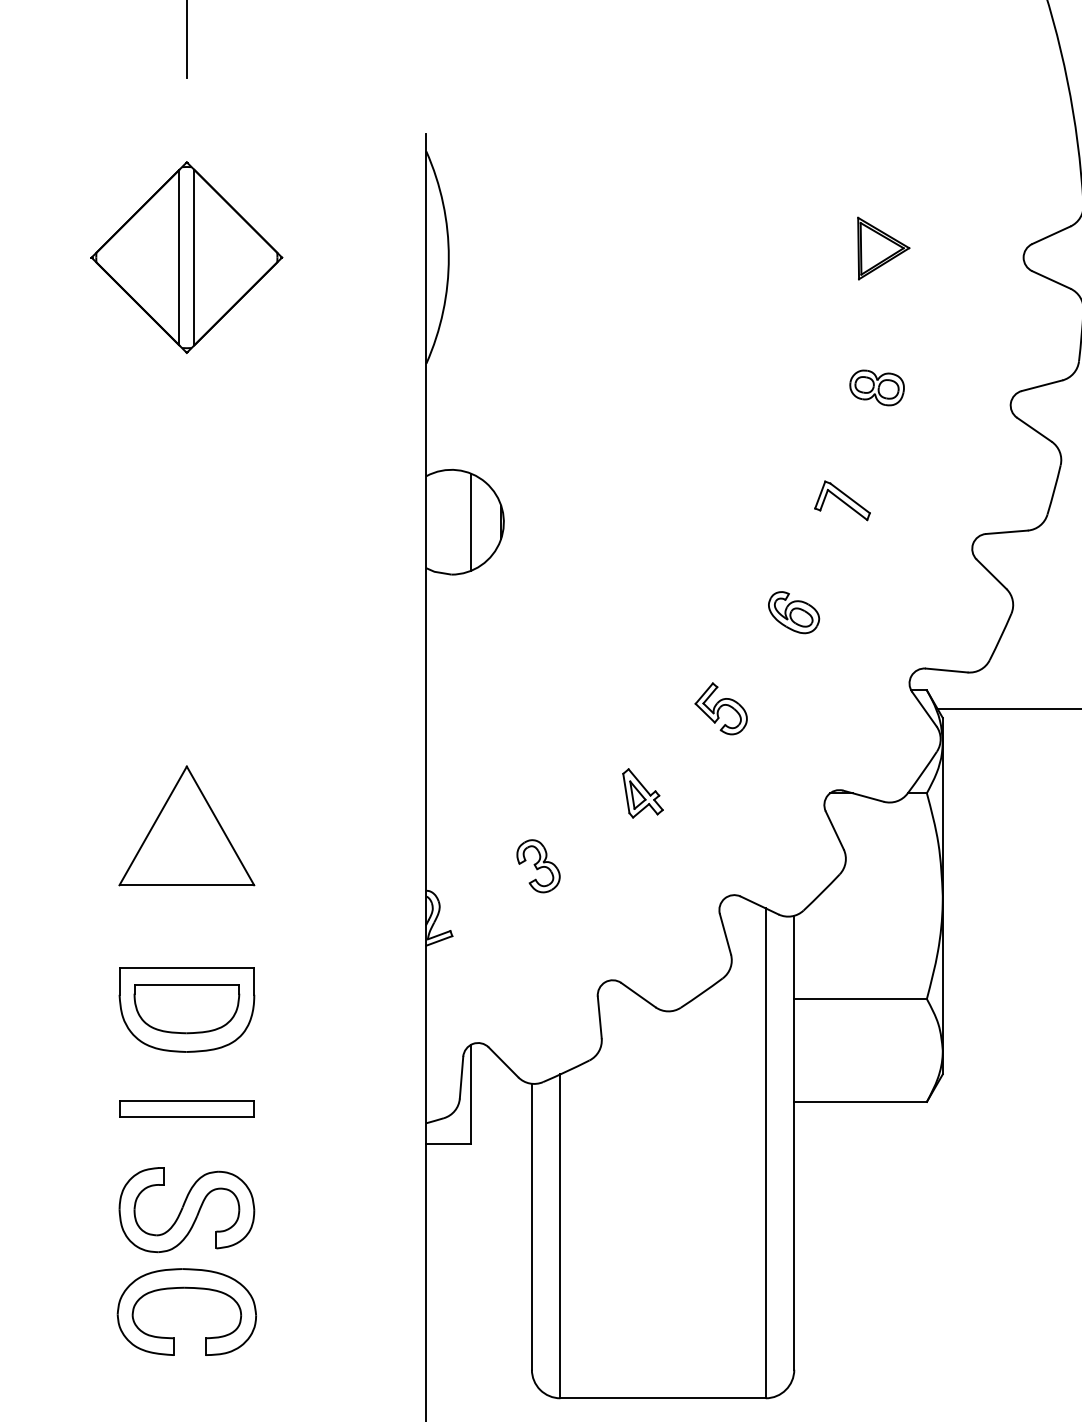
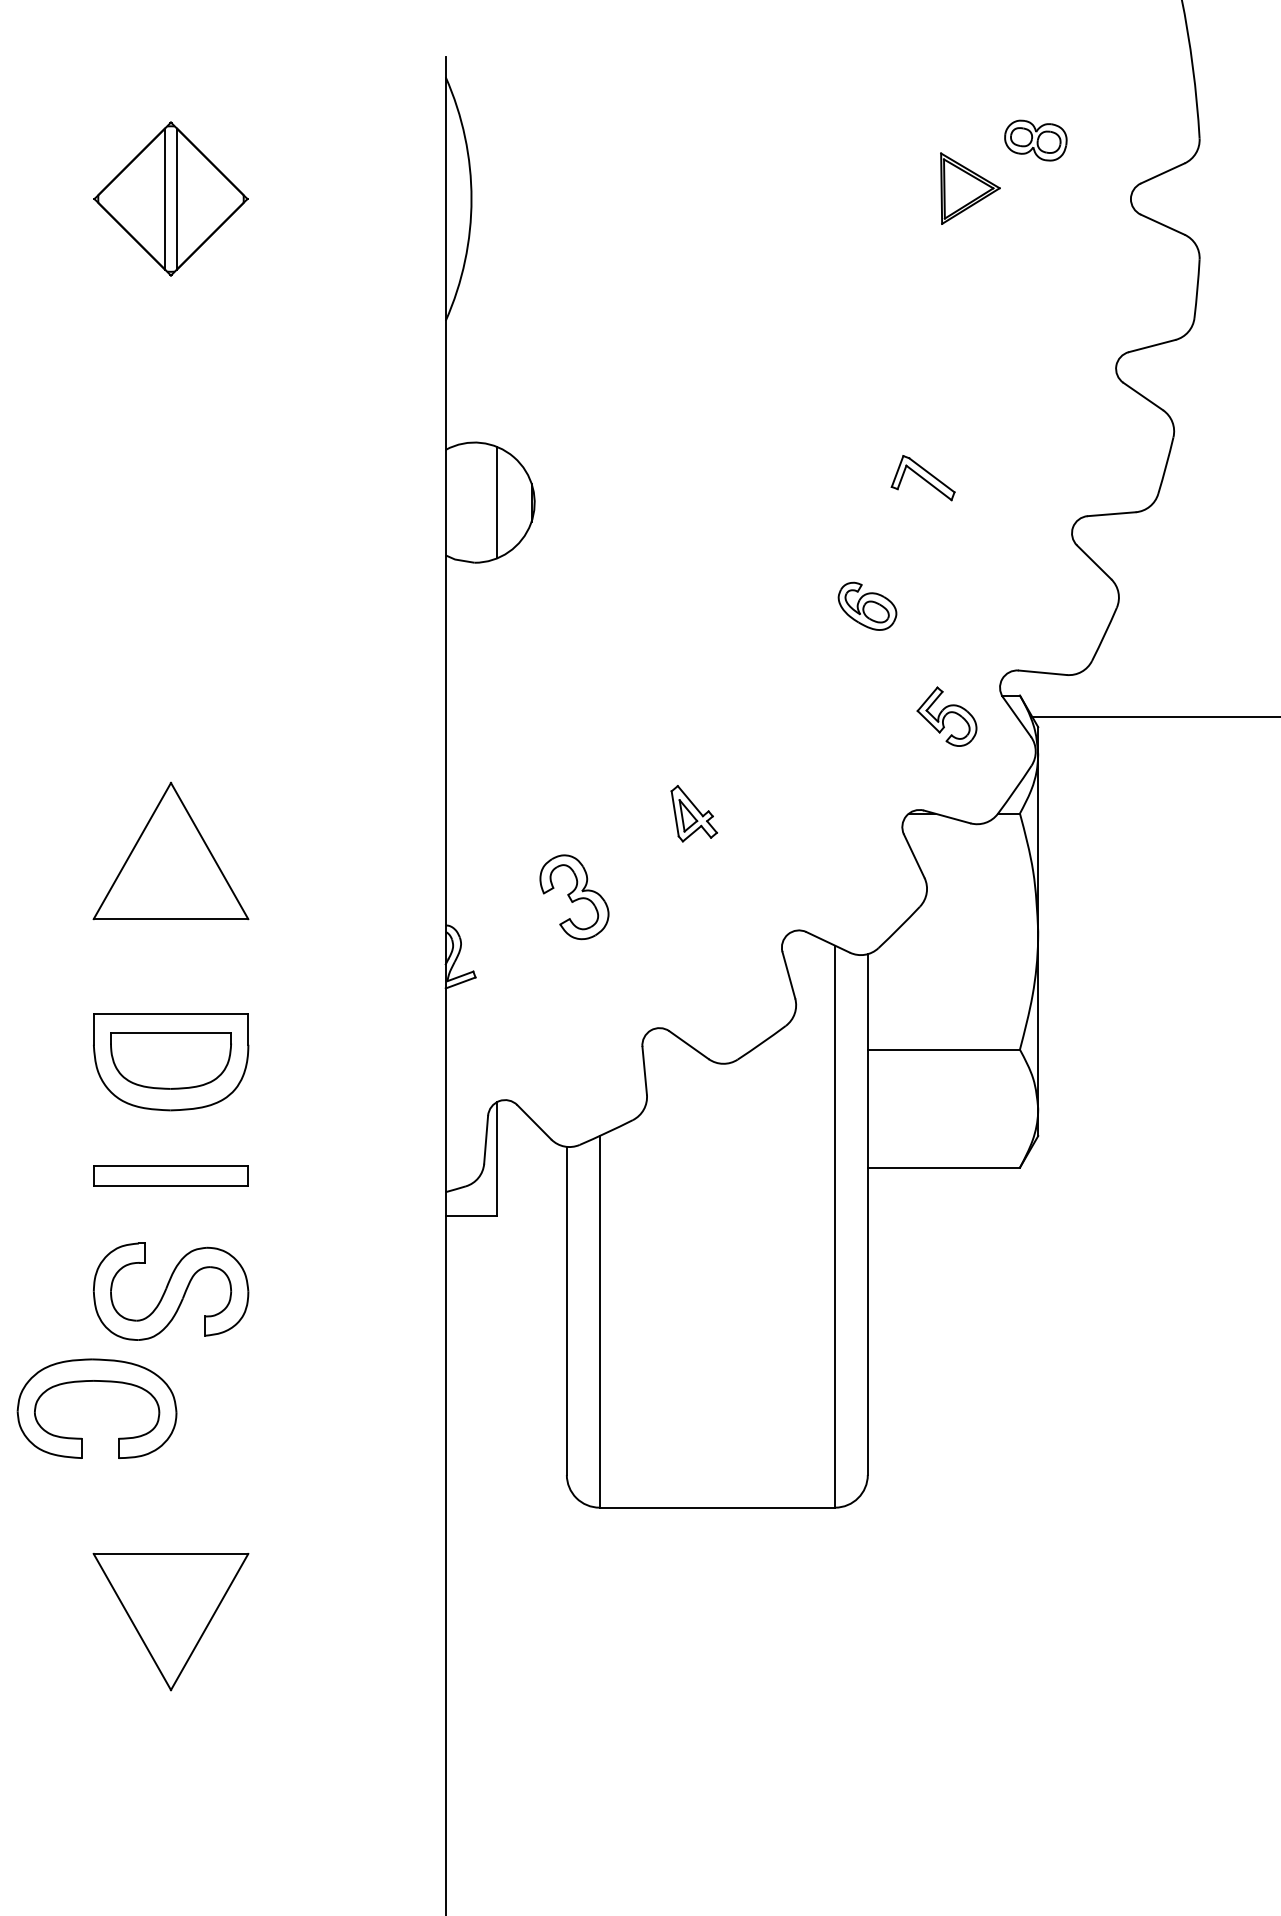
part: (186, 257) -> (170, 198), size x0.7
part: (876, 387) -> (1035, 140), moved
part: (720, 708) -> (946, 716), moved
part: (538, 866) -> (574, 897), size x1.4
part: (192, 1289) -> (103, 1382), moved

